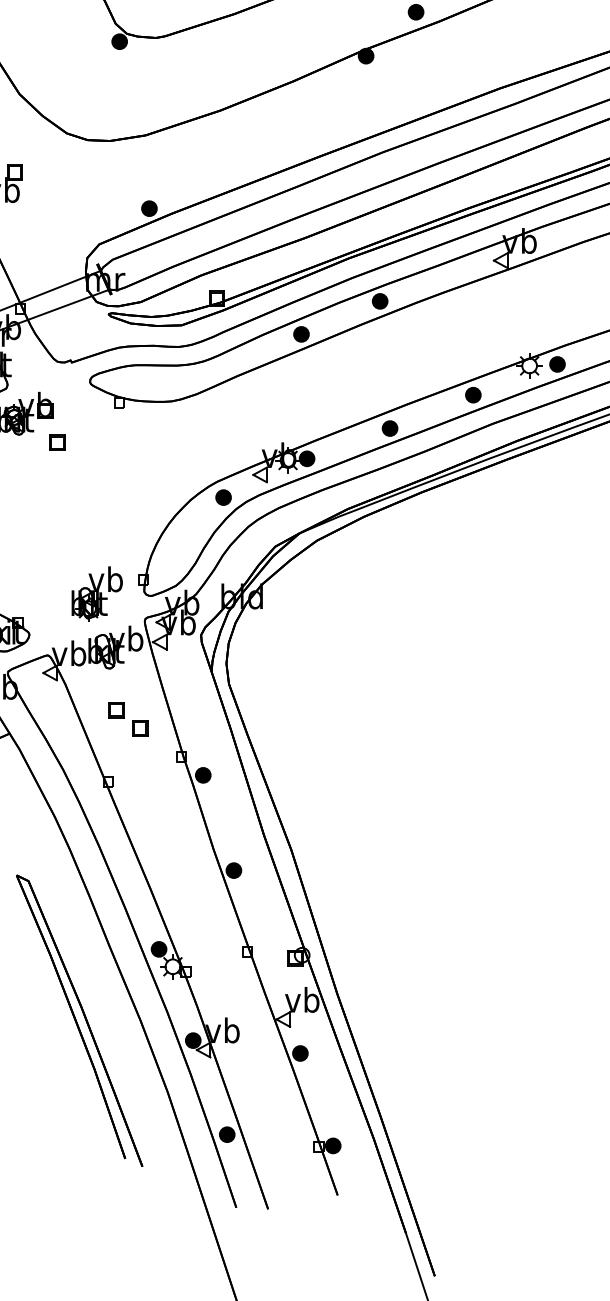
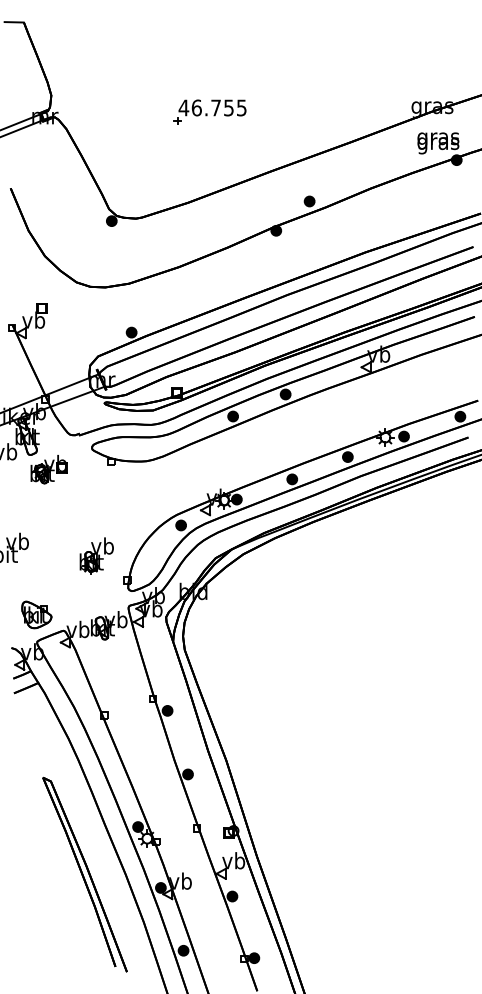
part: (56, 442) -> (69, 488), removed
part: (96, 593) -> (96, 555), moved
part: (128, 719) -> (117, 673), removed

